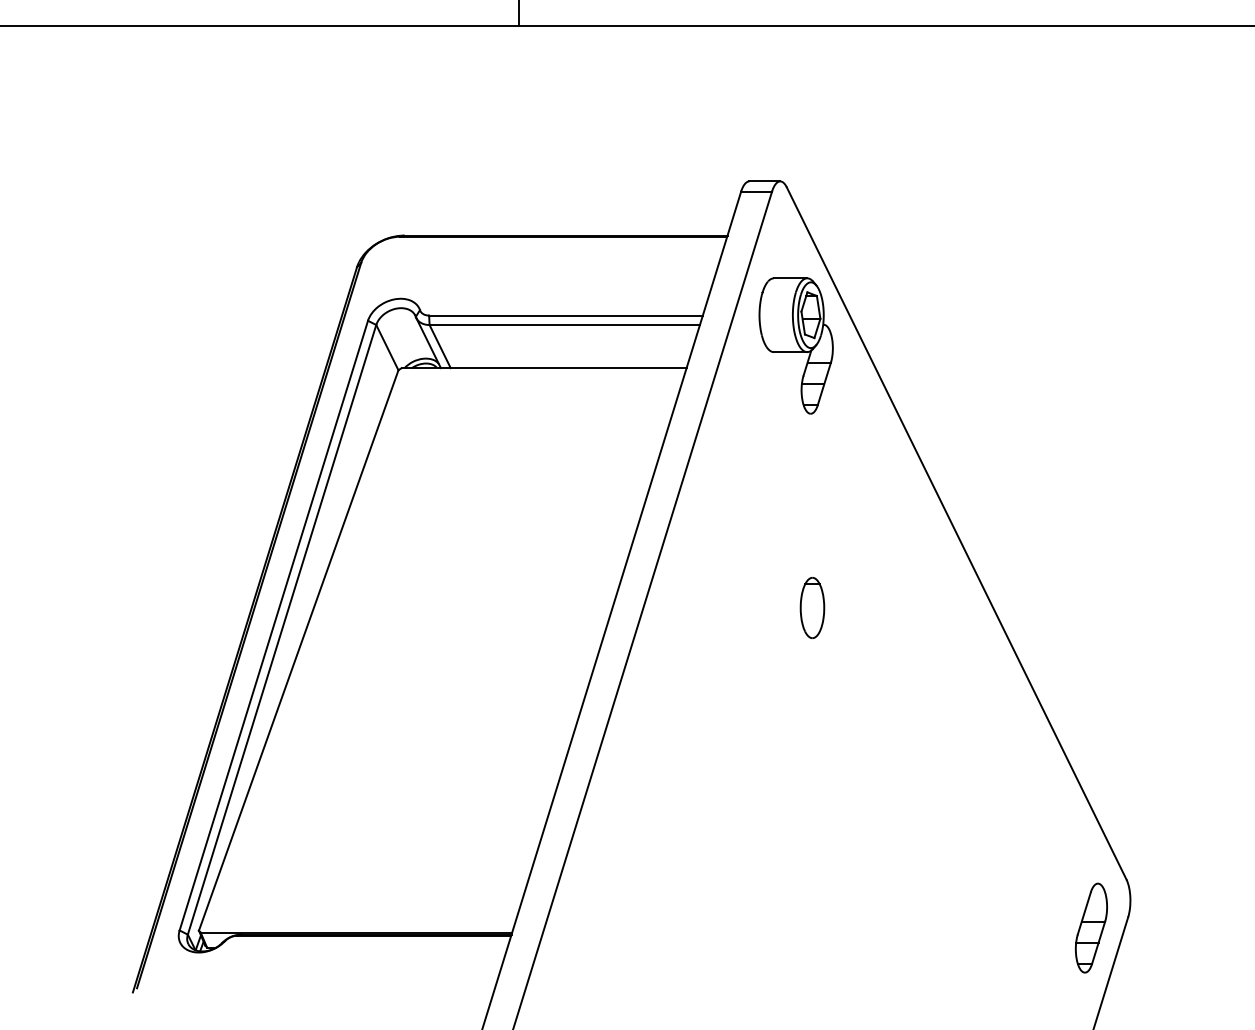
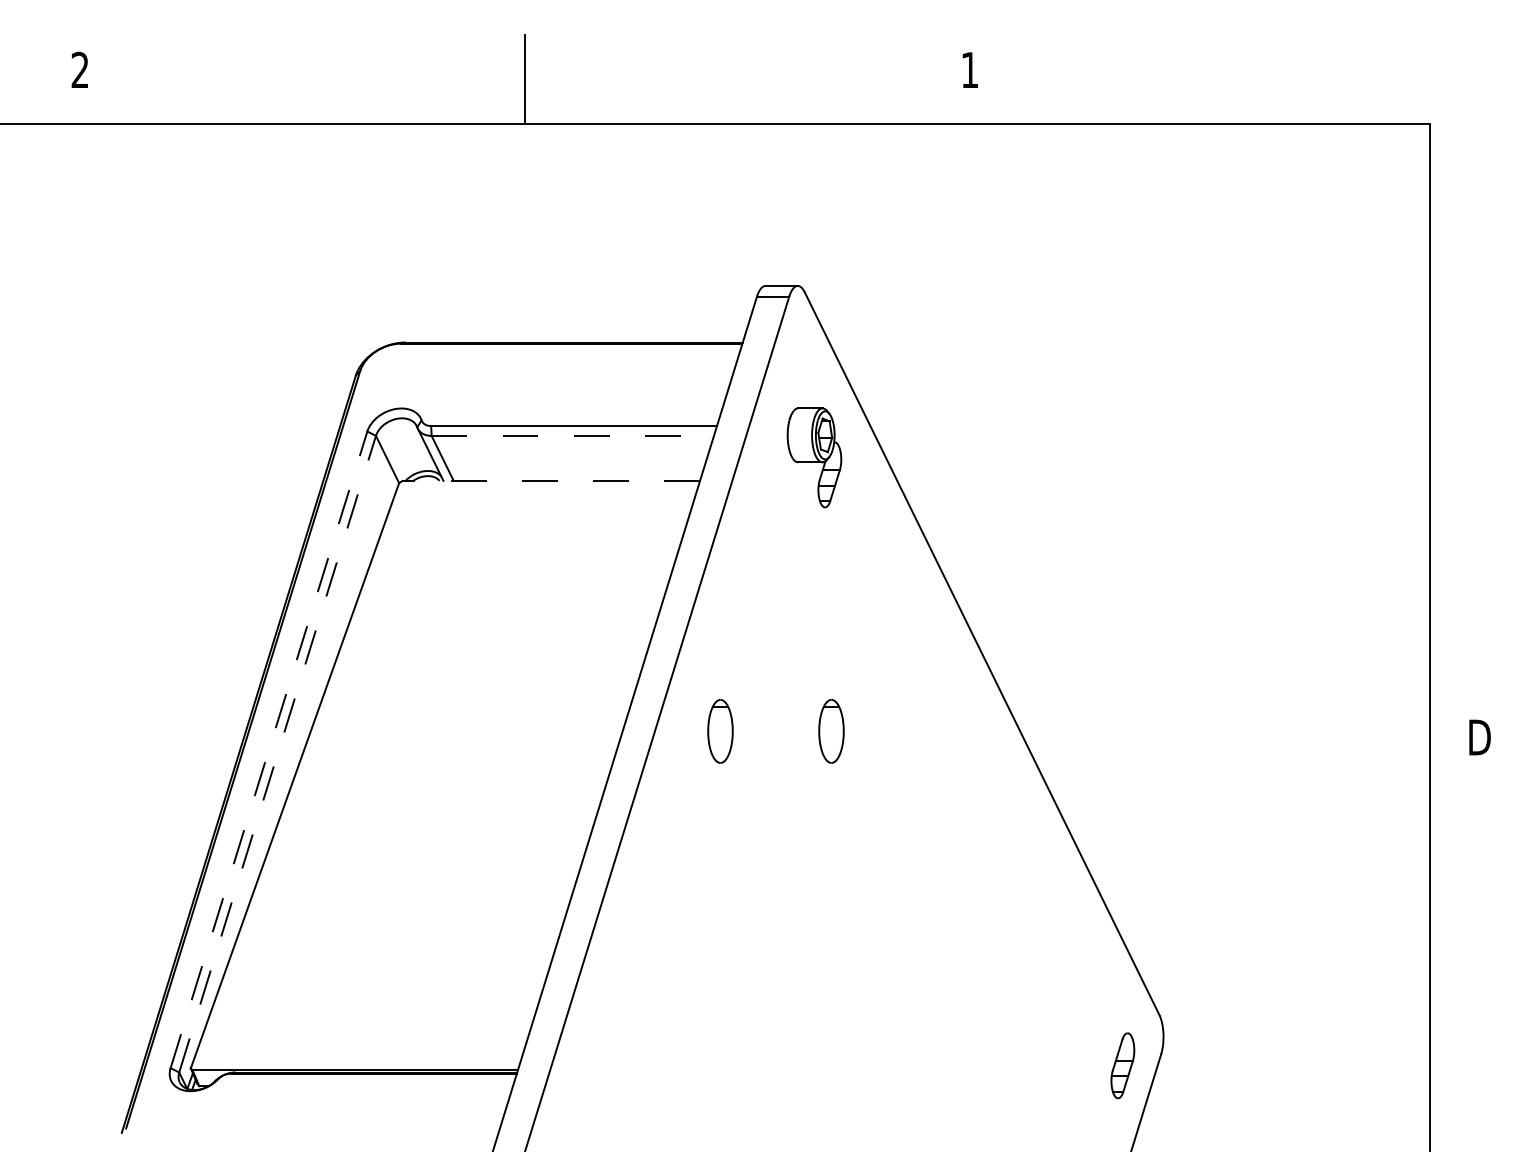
line: (565, 324) -> (573, 435), solid -> dashed
part: (796, 345) -> (814, 457), size x0.7
line: (544, 367) -> (551, 480), solid -> dashed
part: (706, 608) -> (720, 731), added
line: (274, 625) -> (269, 749), solid -> dashed
line: (281, 629) -> (277, 753), solid -> dashed
part: (1091, 927) -> (1122, 1065), size x0.7

